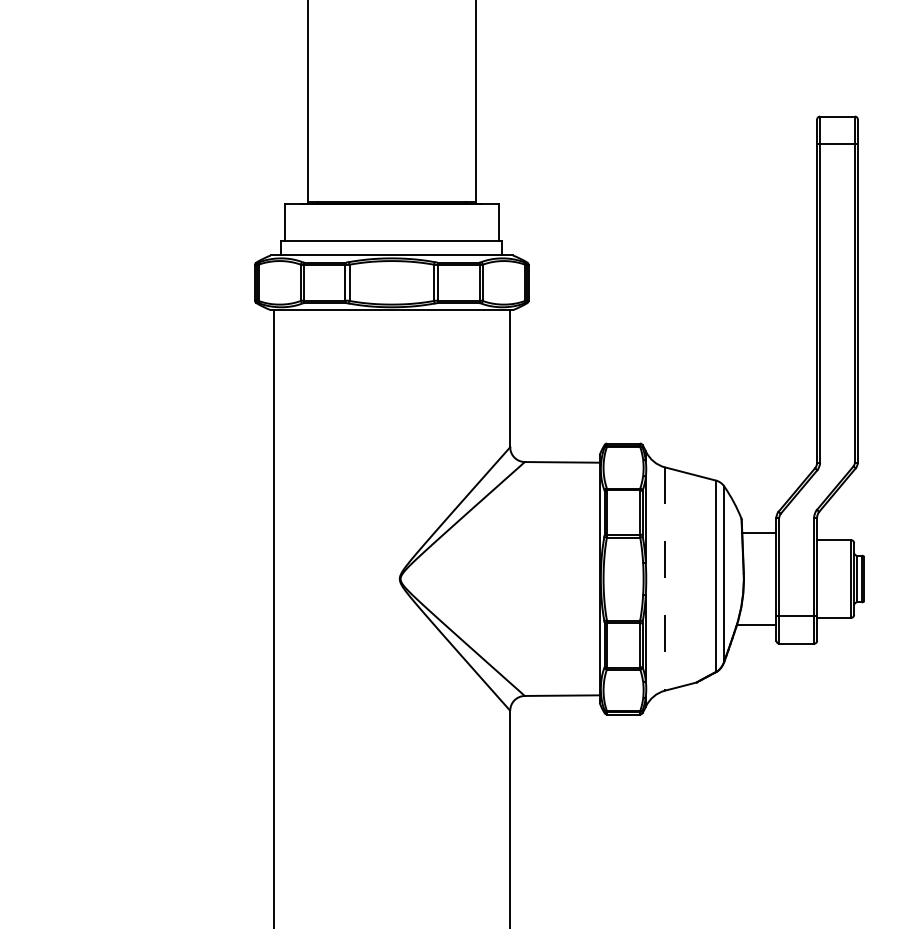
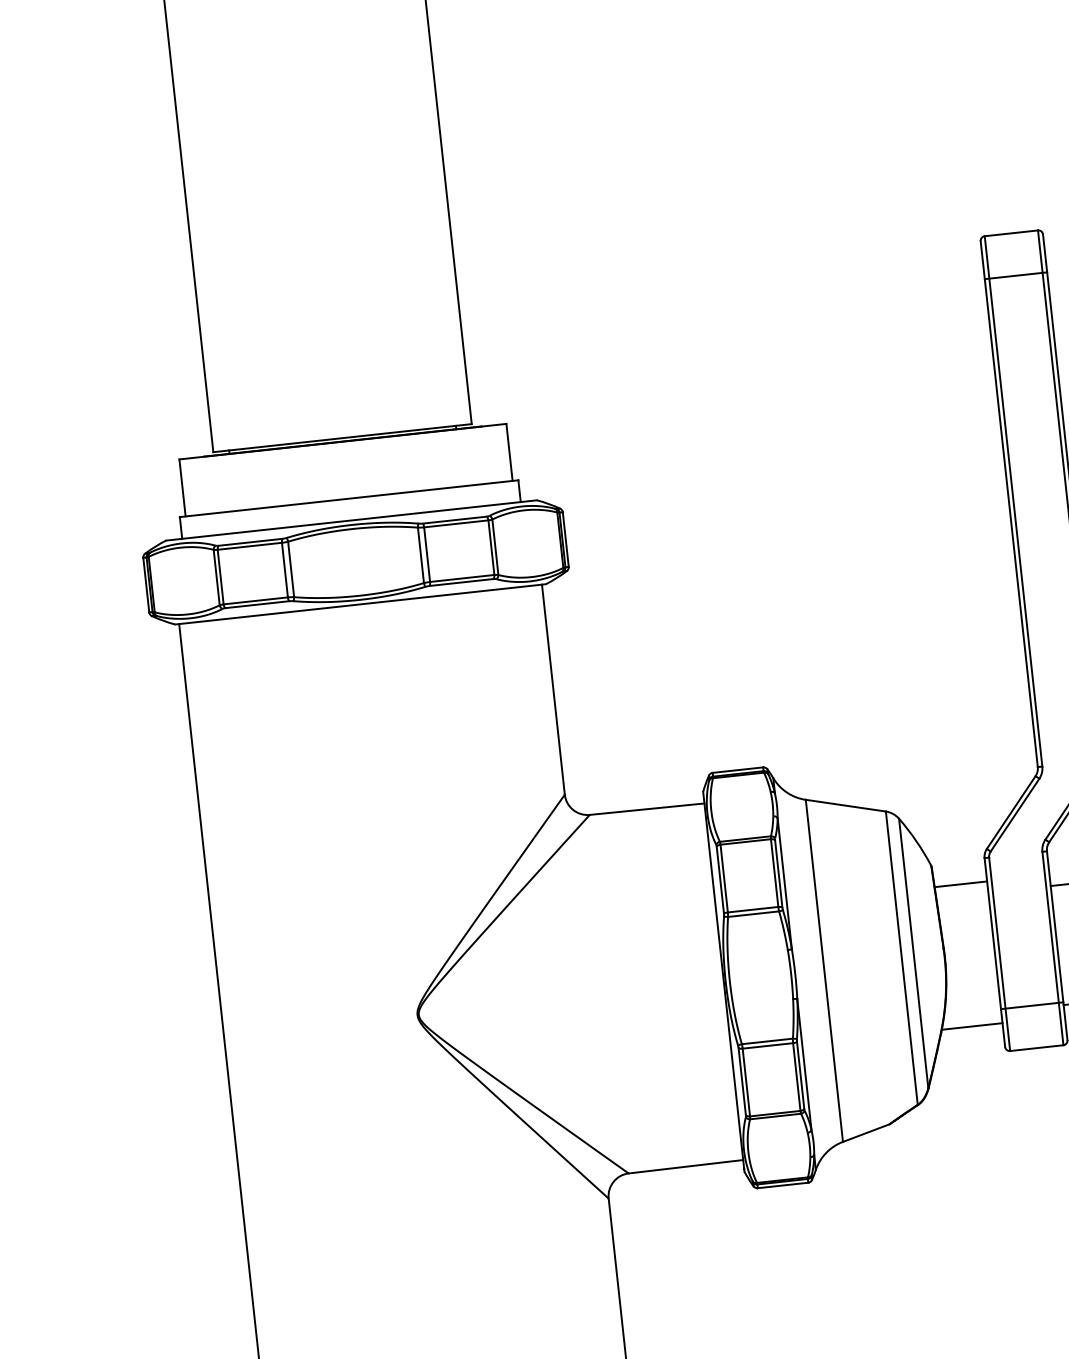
line: (665, 579) -> (824, 971), dashed -> solid

